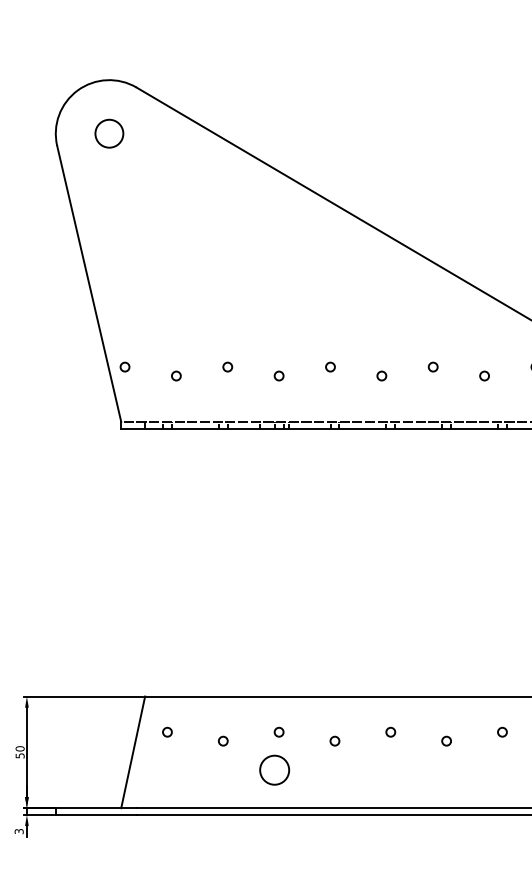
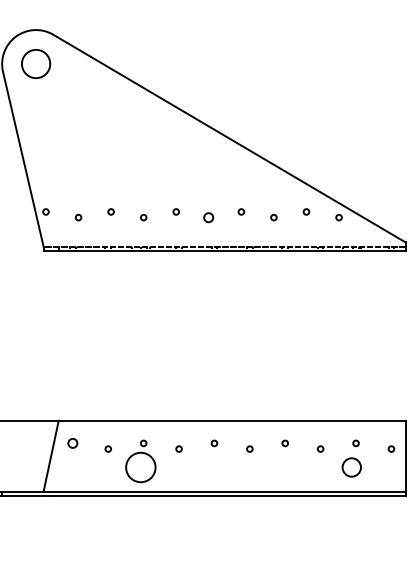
circle: (108, 132) -> (35, 63), size x1.6
circle: (381, 375) -> (208, 217), size x1.6
circle: (166, 732) -> (72, 443), size x1.6
circle: (274, 770) -> (140, 467), size x1.6

